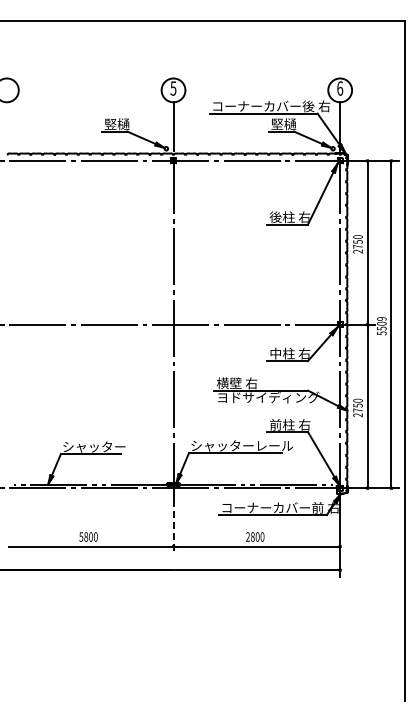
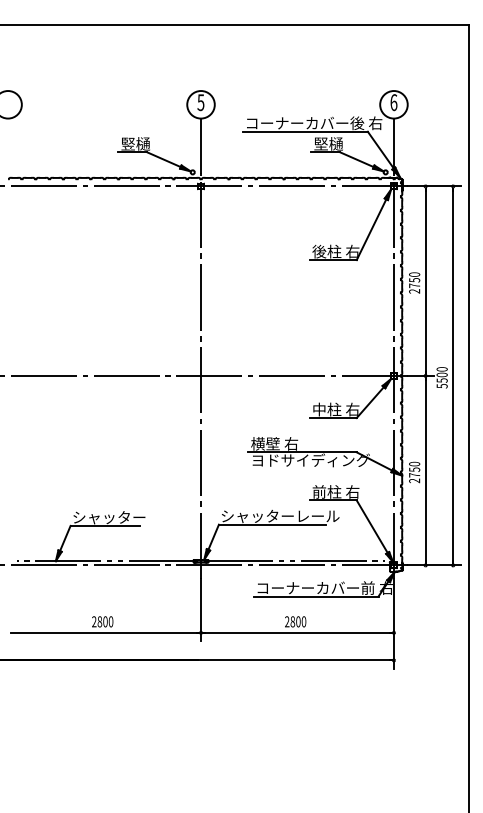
text: (381, 318) -> (441, 368), 5509 -> 5500
line: (173, 526) -> (200, 609), dashed -> solid
text: (81, 536) -> (94, 621), 5800 -> 2800

